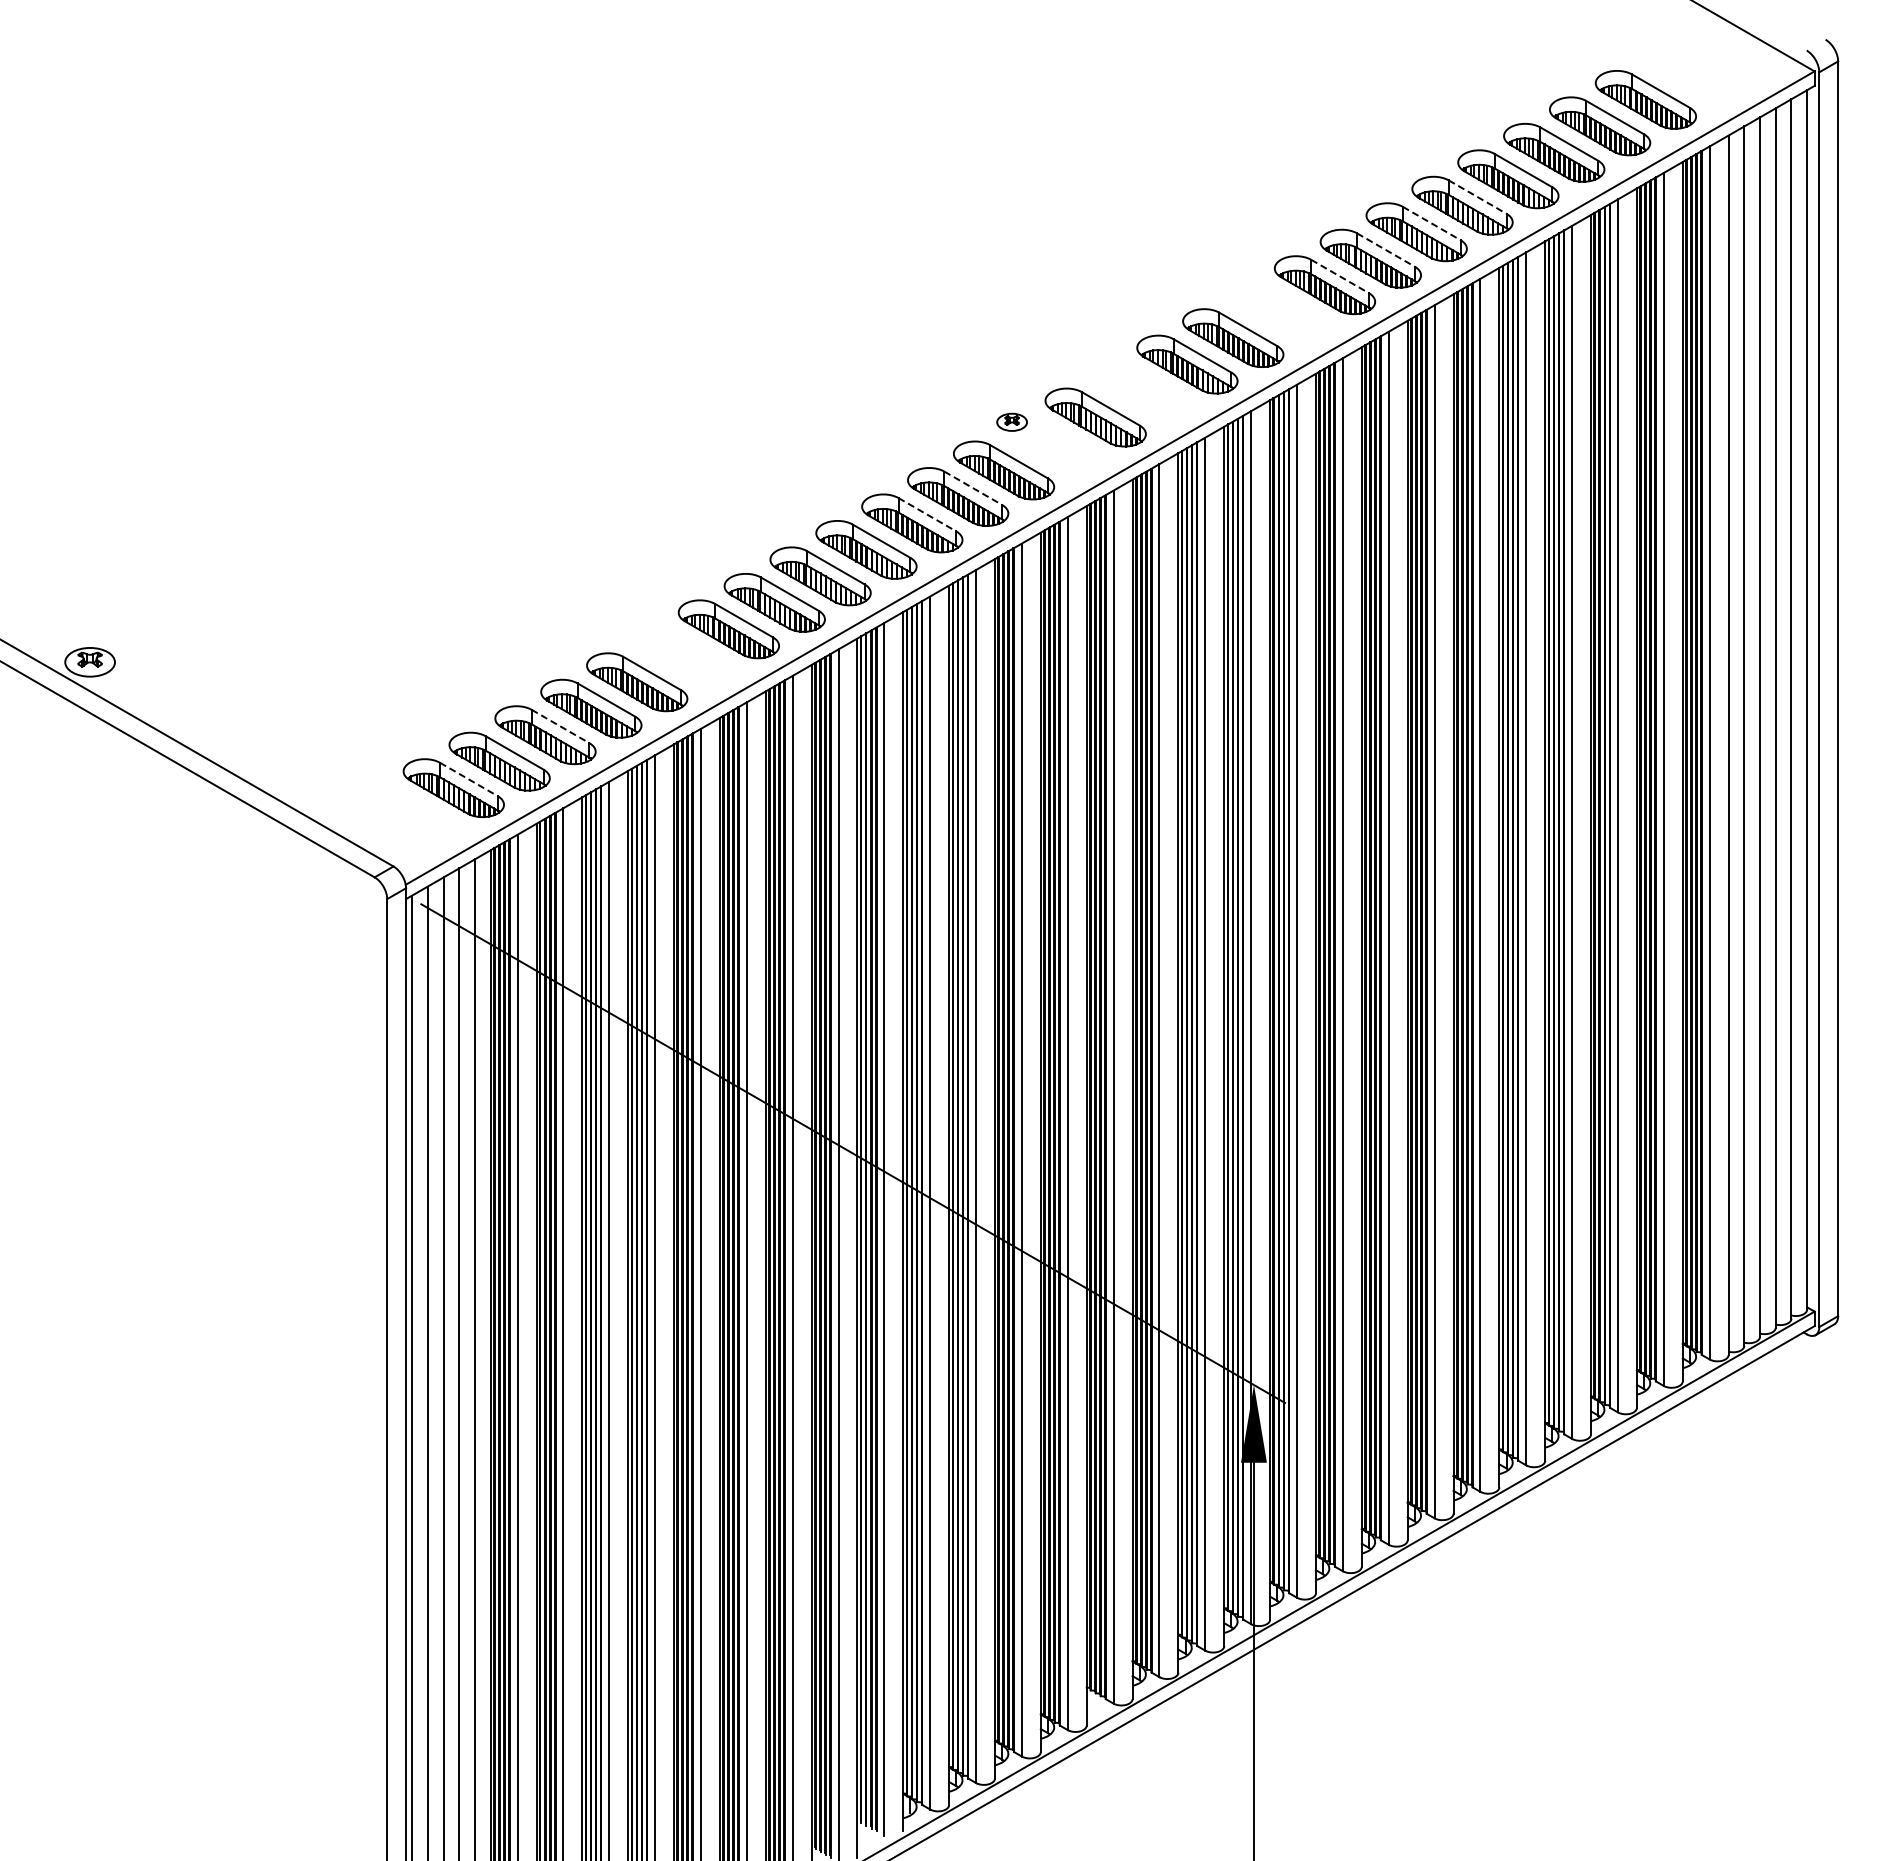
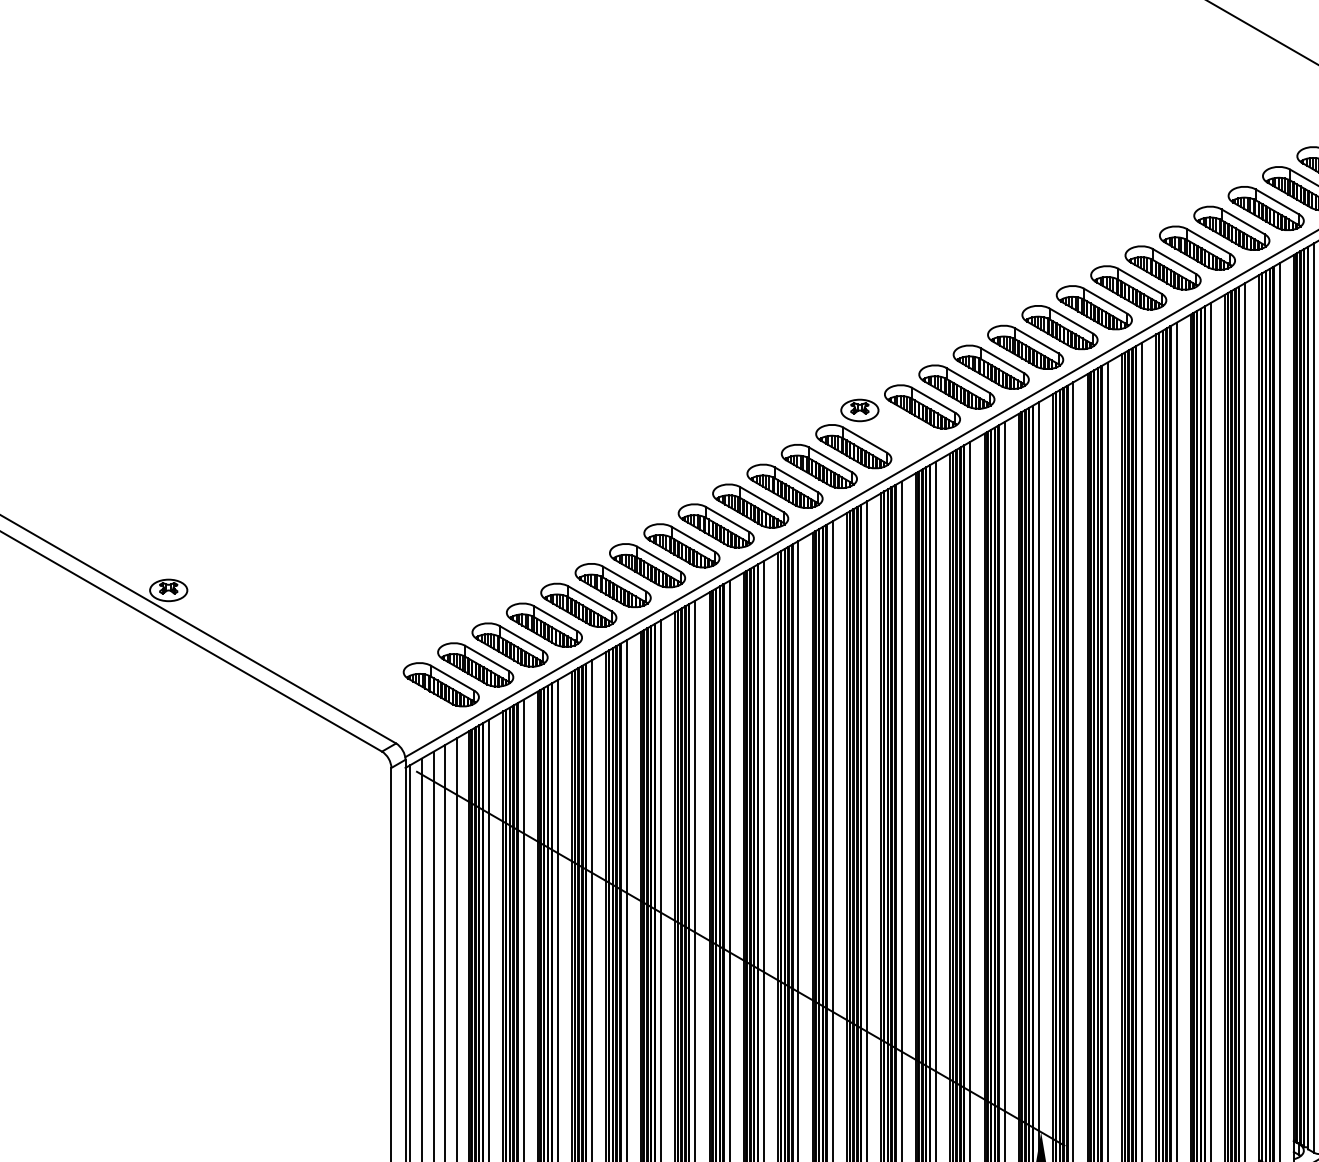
line: (1478, 197) -> (1209, 242), dashed -> solid
line: (1432, 223) -> (1174, 261), dashed -> solid
line: (1386, 250) -> (1140, 281), dashed -> solid
line: (1340, 276) -> (1105, 301), dashed -> solid
part: (1279, 311) -> (1060, 327), added
part: (1141, 390) -> (956, 386), added
part: (1011, 422) -> (859, 410), size x1.67
line: (973, 488) -> (830, 460), dashed -> solid
line: (927, 514) -> (796, 479), dashed -> solid
part: (683, 655) -> (613, 585), added
line: (561, 726) -> (522, 638), dashed -> solid
line: (469, 779) -> (453, 678), dashed -> solid

